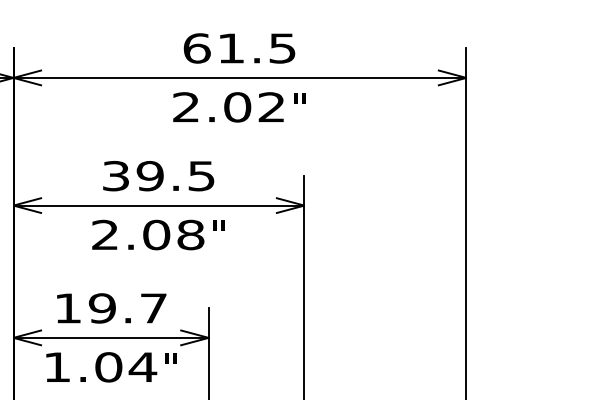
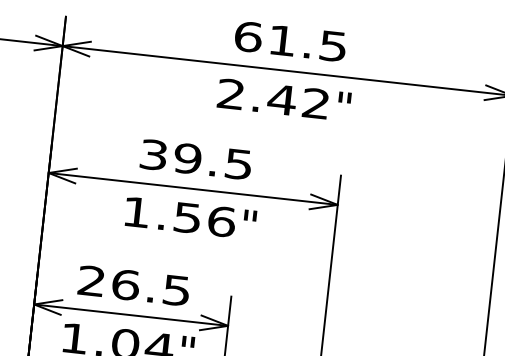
text: (237, 107) -> (282, 100), 2.02 -> 2.42
text: (148, 234) -> (179, 216), 2.08 -> 1.56
text: (110, 308) -> (133, 285), 19.7 -> 26.5

